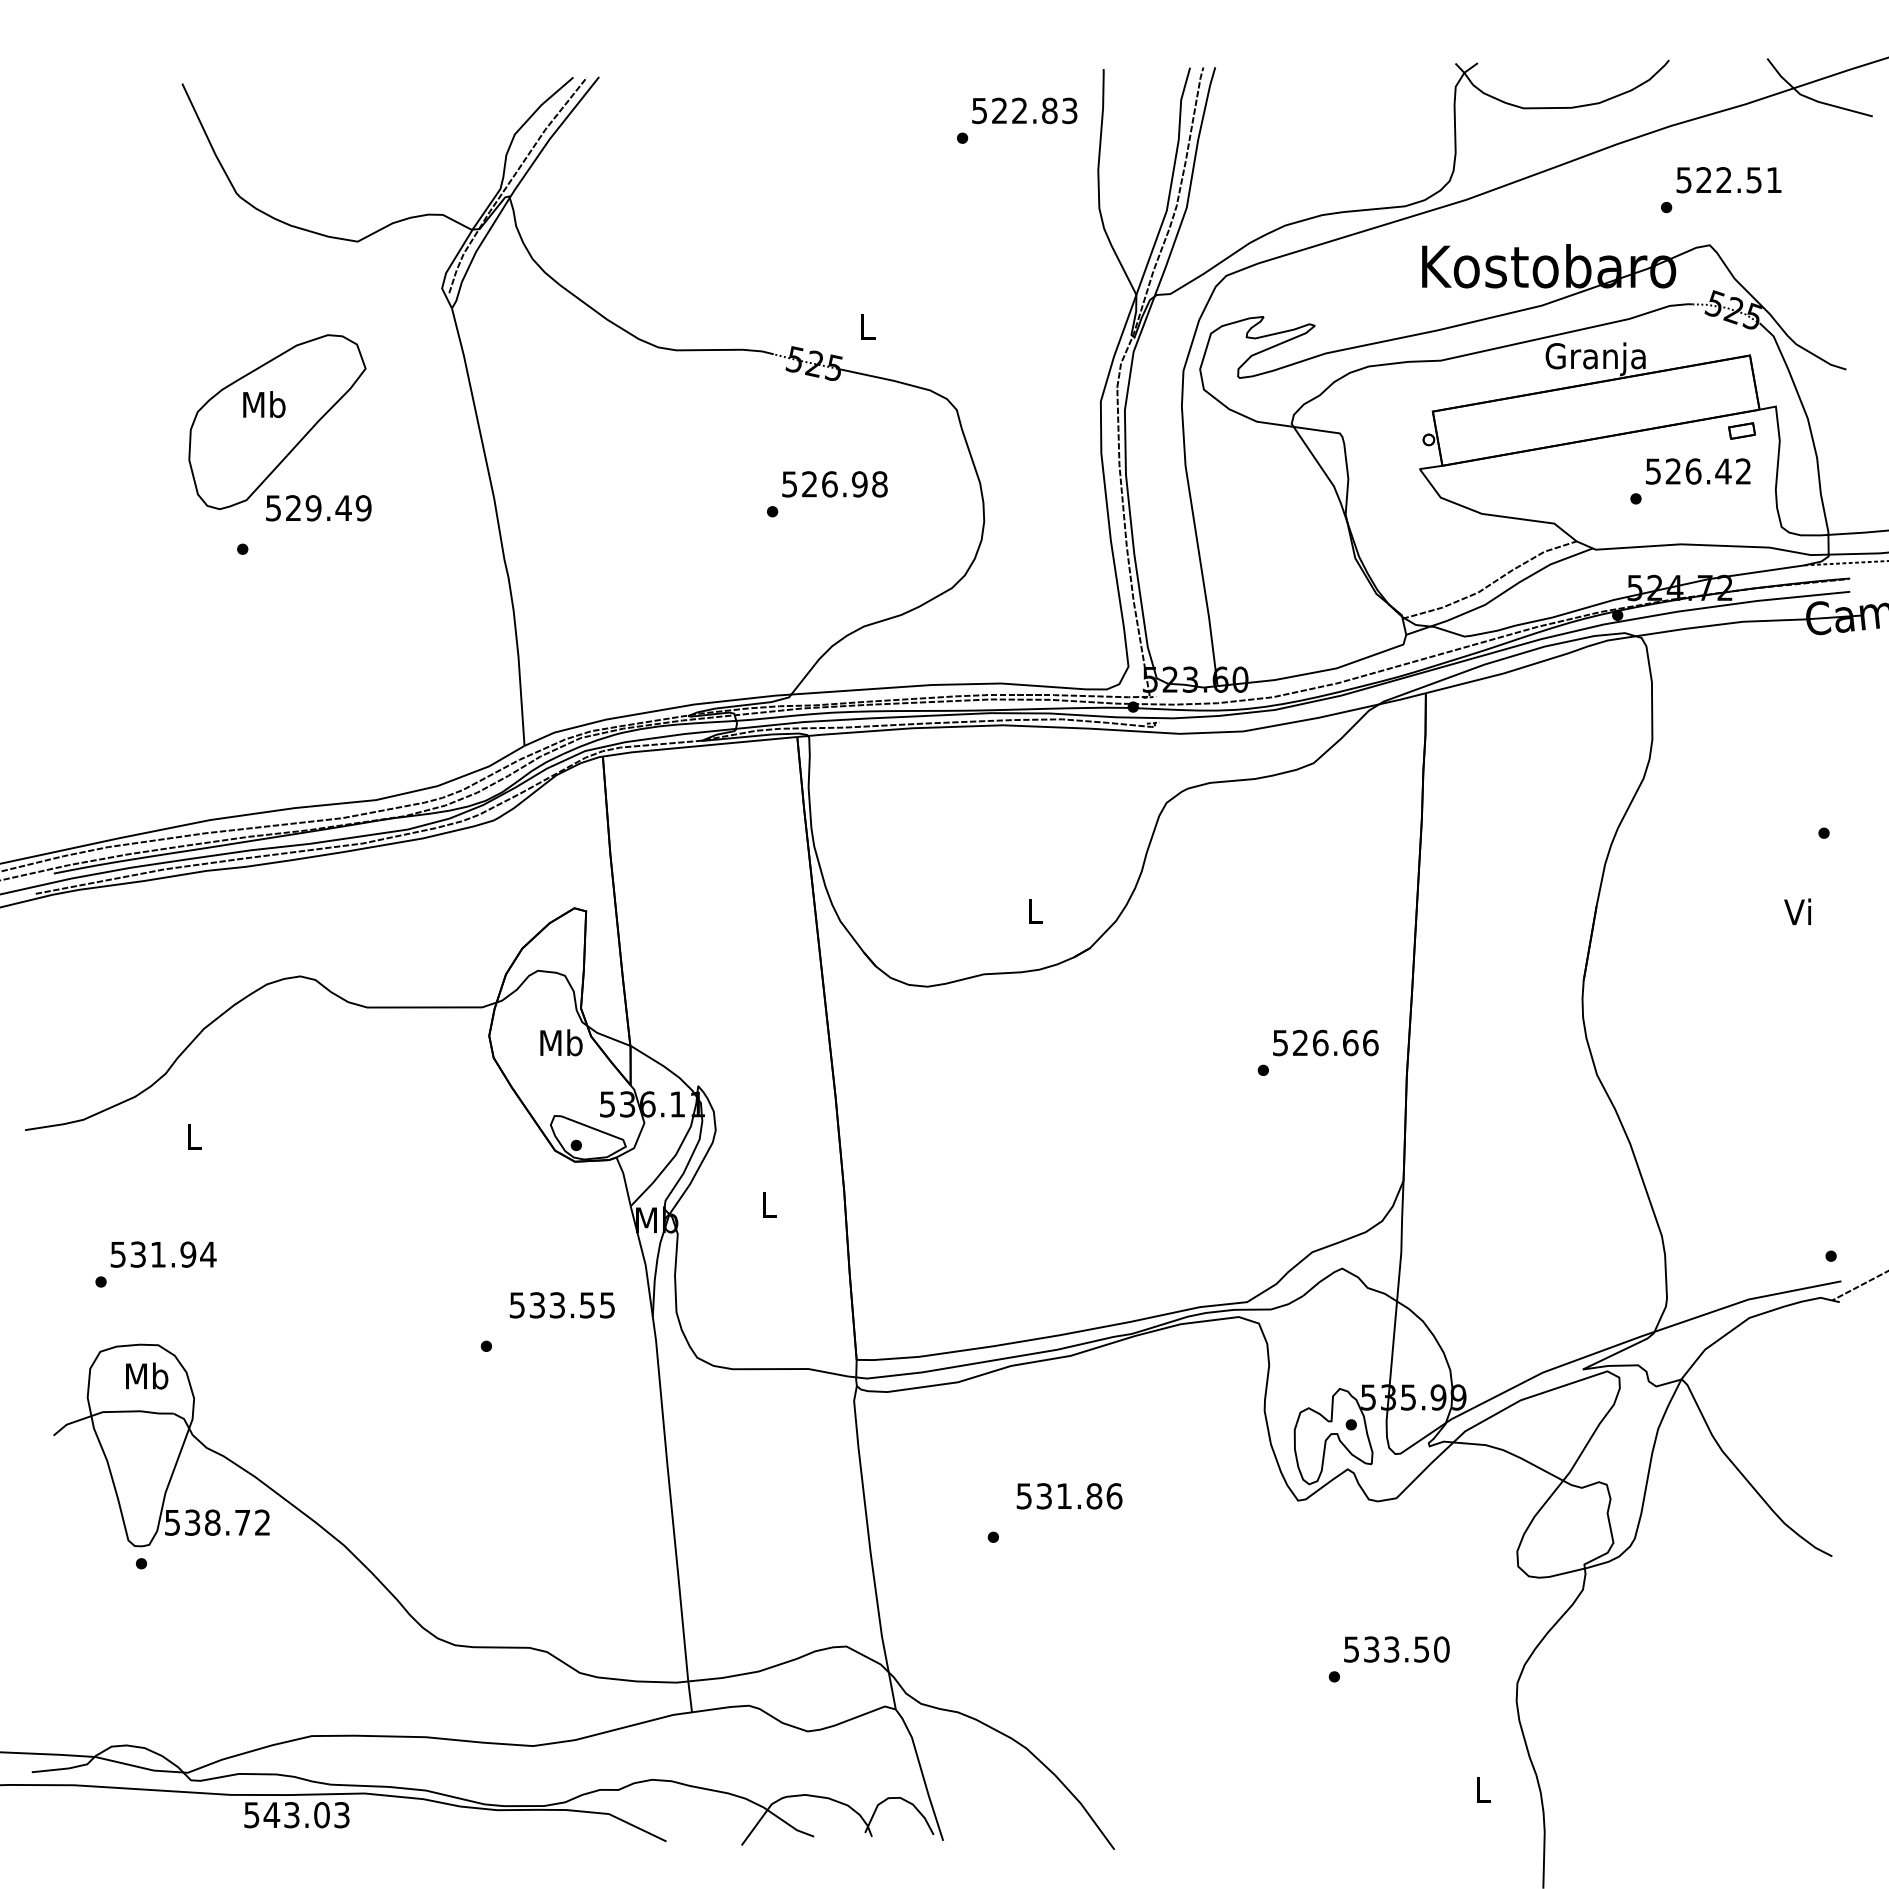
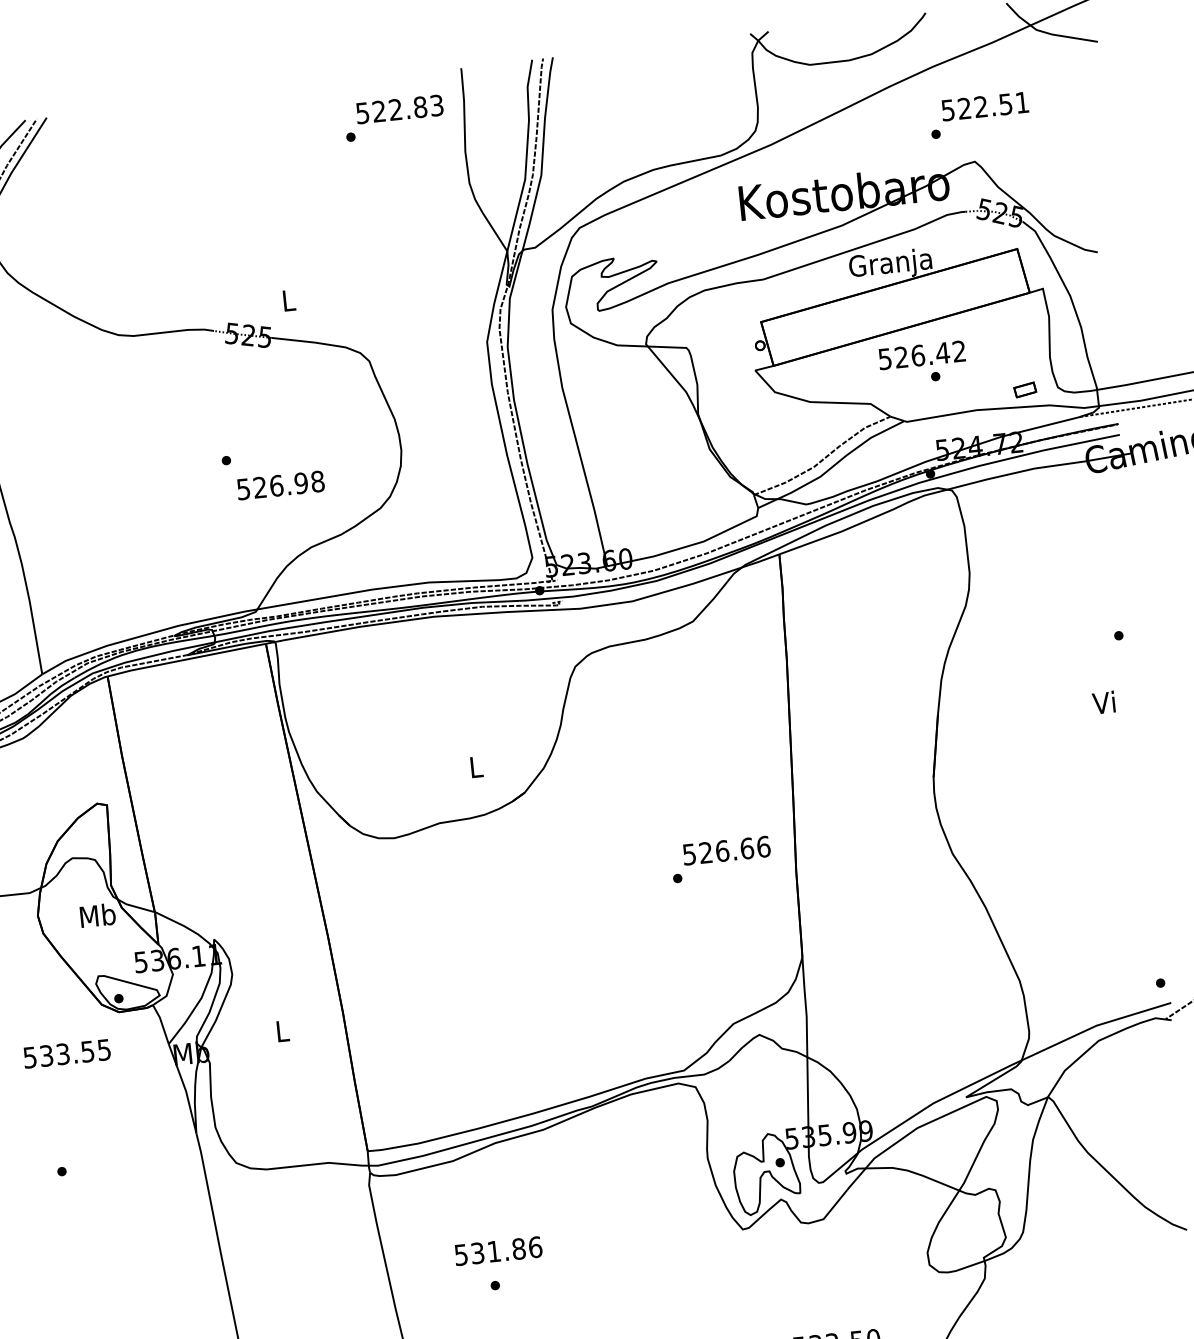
part: (1741, 430) -> (1024, 389), moved
text: (1698, 471) -> (922, 355), moved
text: (834, 484) -> (280, 485), moved
text: (561, 1305) -> (66, 1054), moved
text: (1069, 1496) -> (498, 1251), moved

